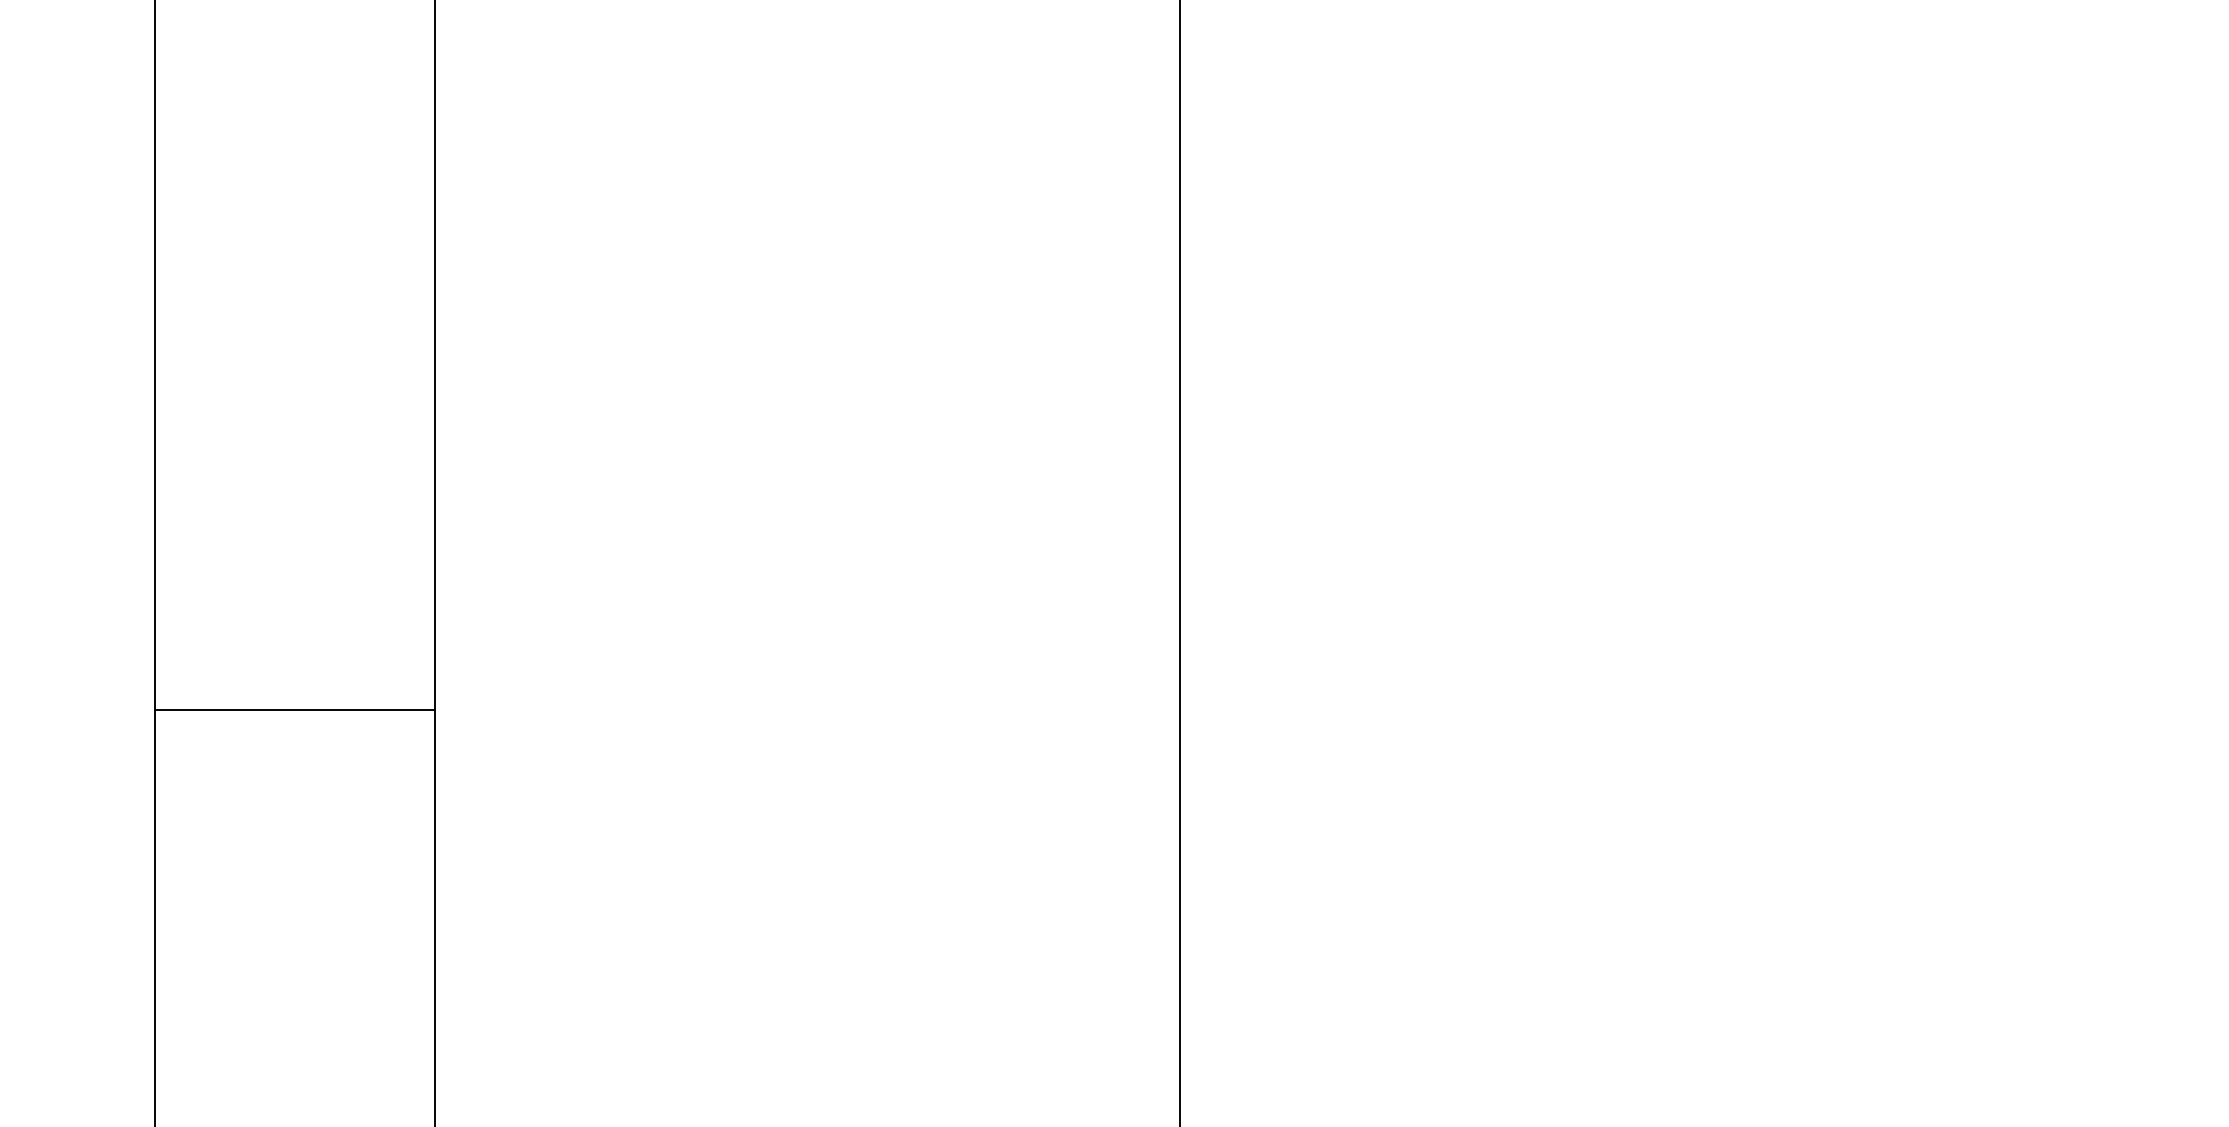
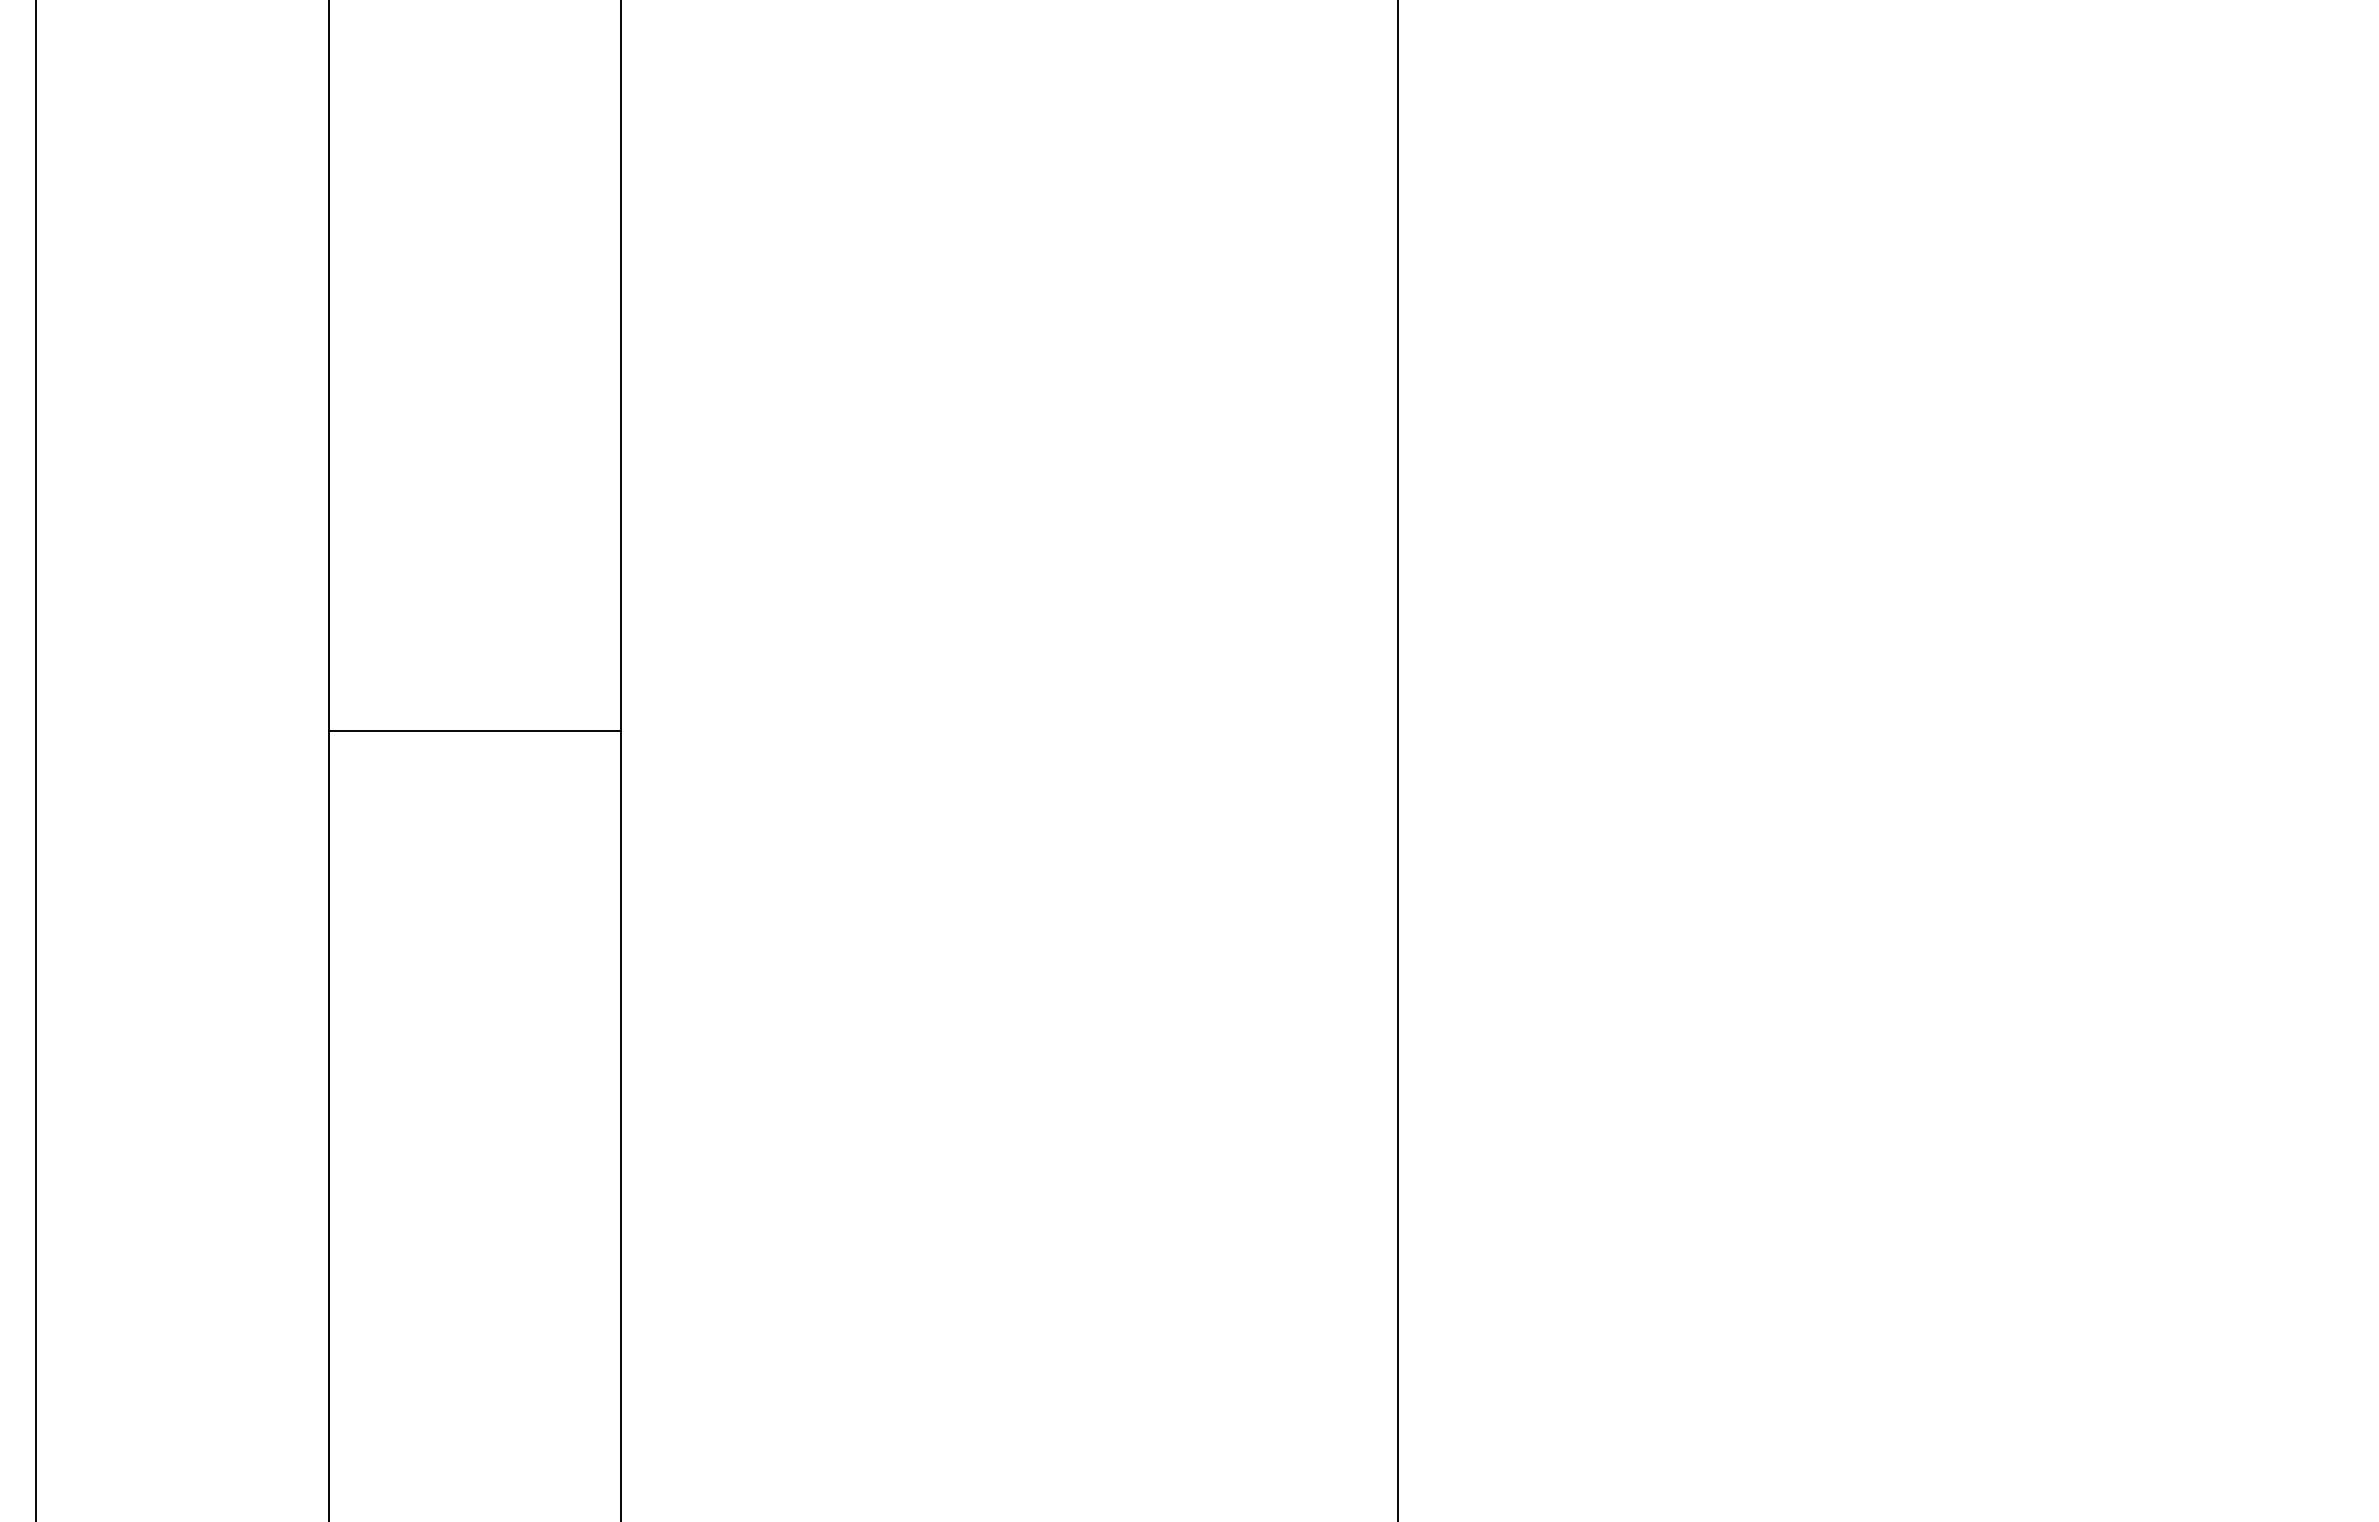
line: (294, 710) -> (474, 731), moved

